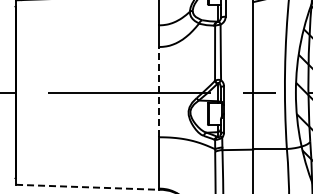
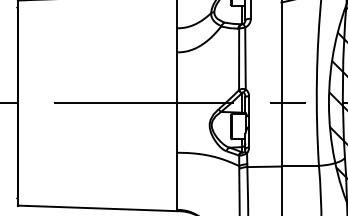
line: (159, 91) -> (177, 101), dashed -> solid
line: (87, 187) -> (97, 208), dashed -> solid

